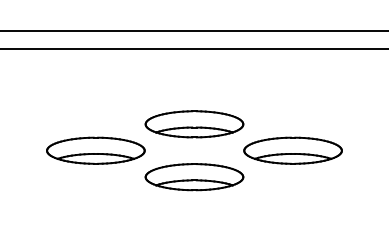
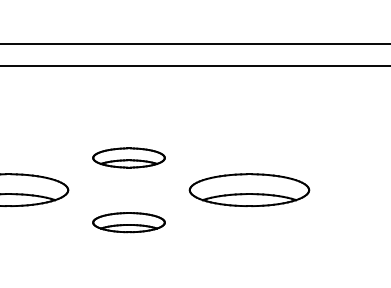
part: (194, 124) -> (129, 158), size x0.6
part: (194, 177) -> (129, 222), size x0.6

